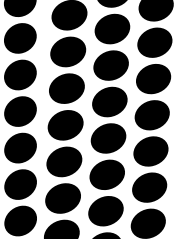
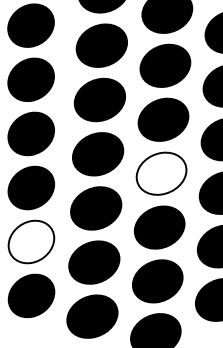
fill: (108, 138) -> (161, 173), removed
fill: (20, 184) -> (31, 241), removed

